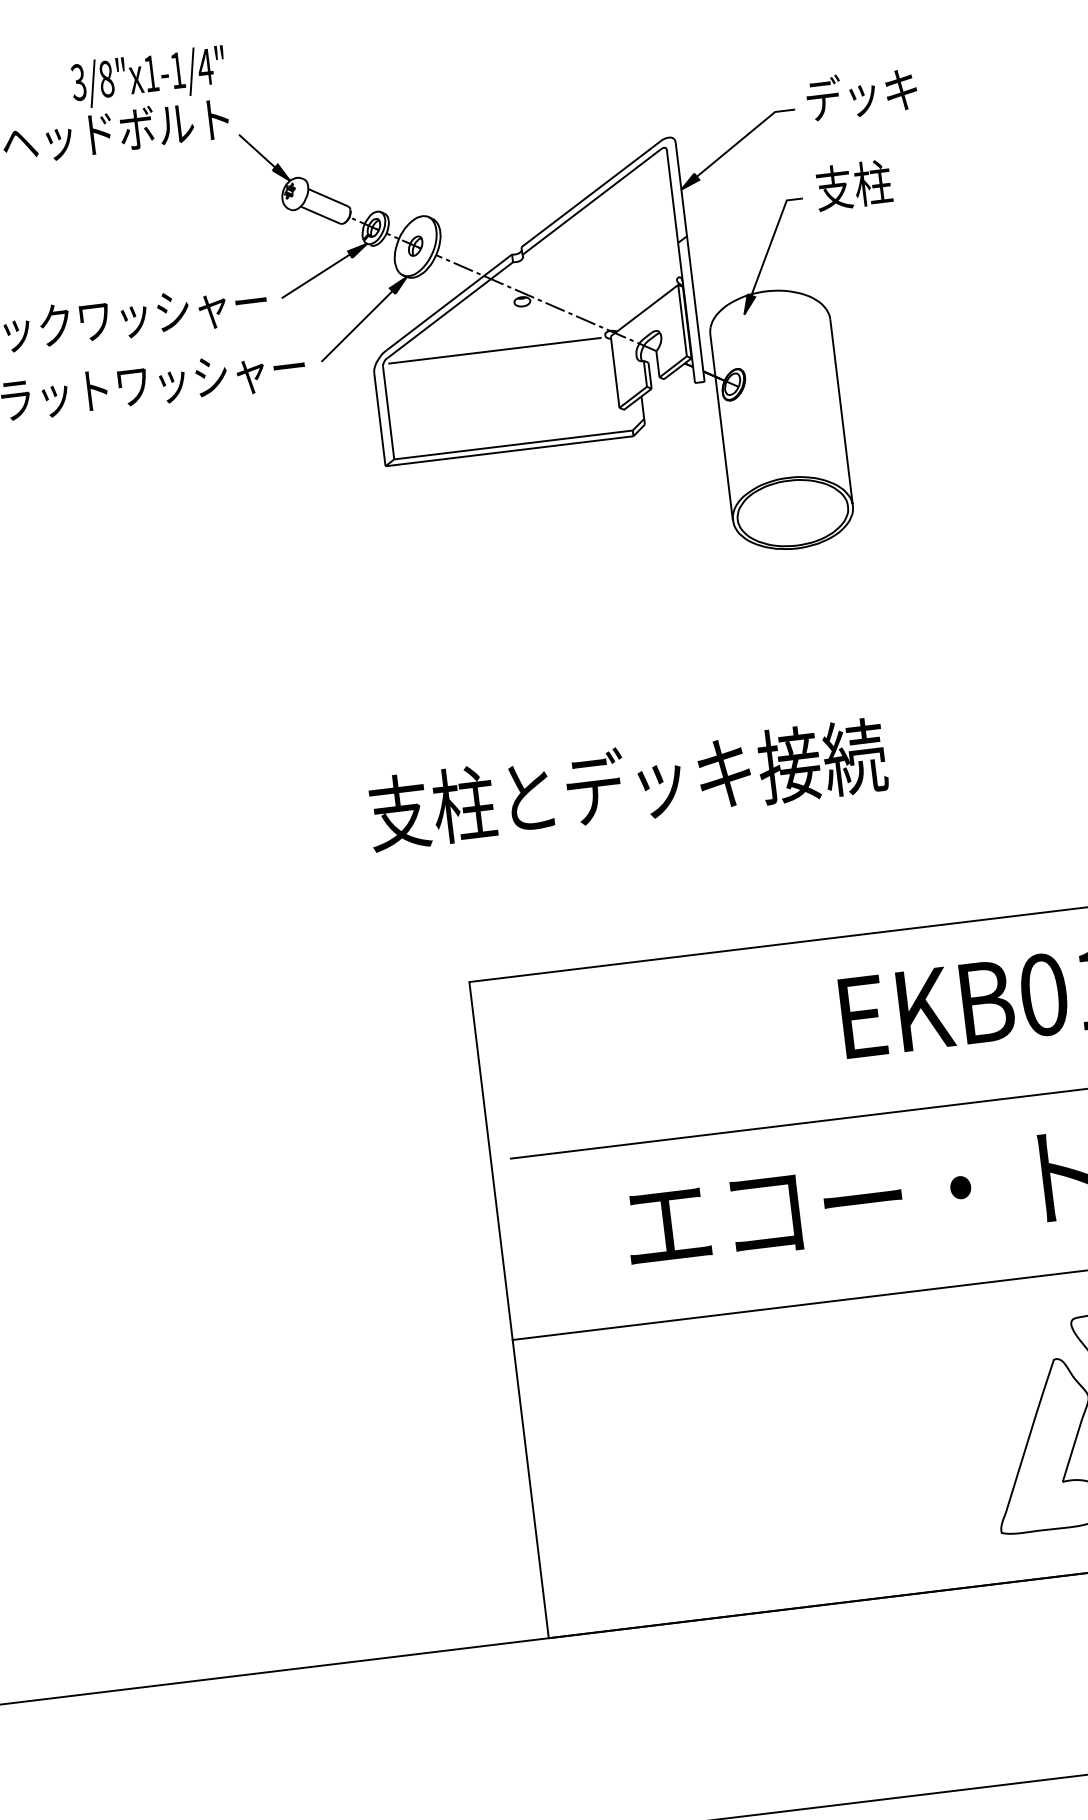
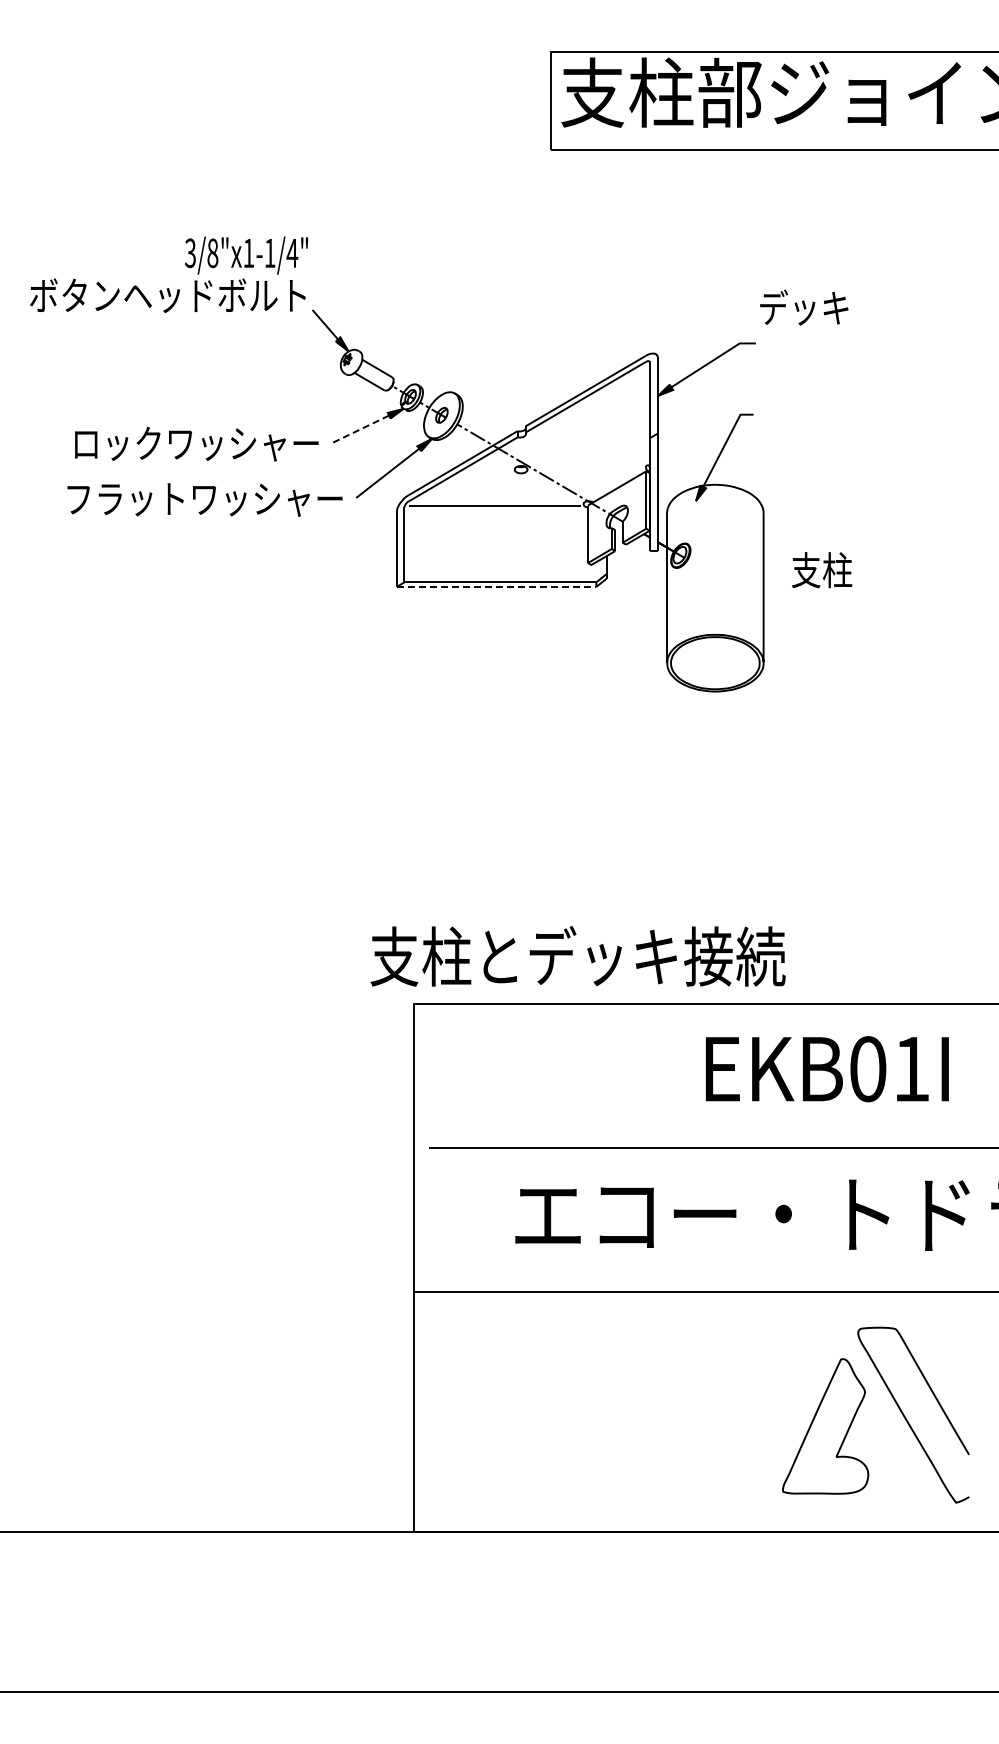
text: (862, 93) -> (804, 307), moved
text: (854, 185) -> (822, 570), moved
line: (315, 276) -> (359, 429), solid -> dashed
line: (509, 450) -> (496, 586), solid -> dashed
text: (626, 784) -> (577, 956), moved

